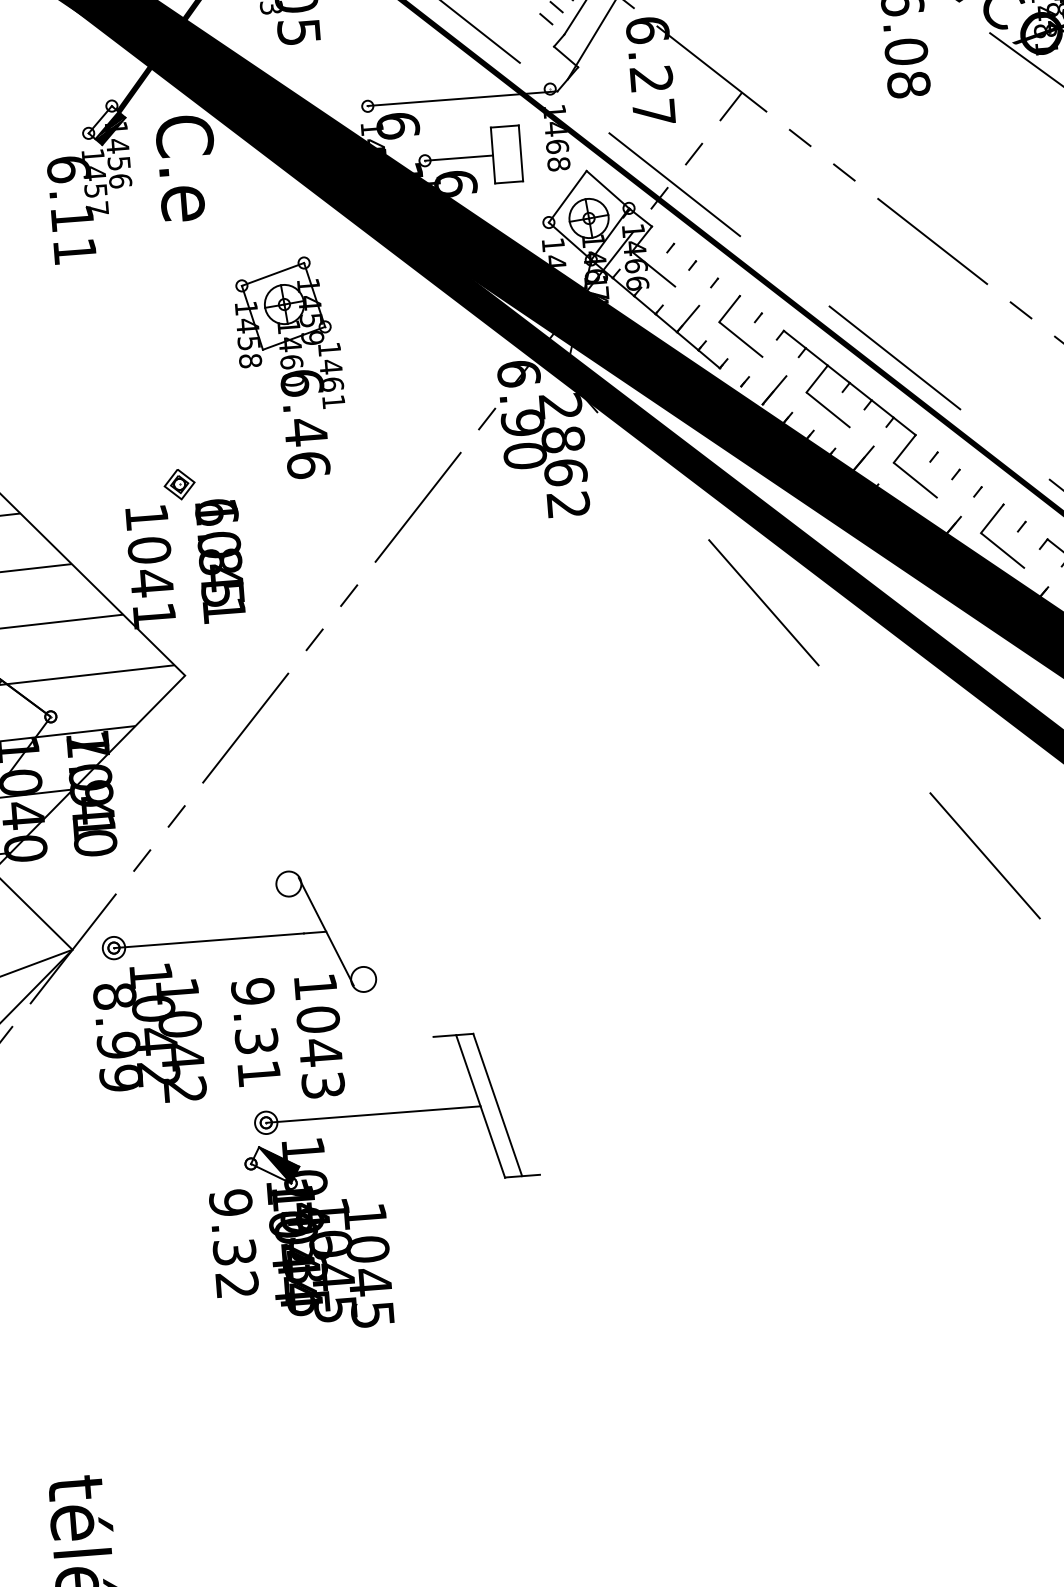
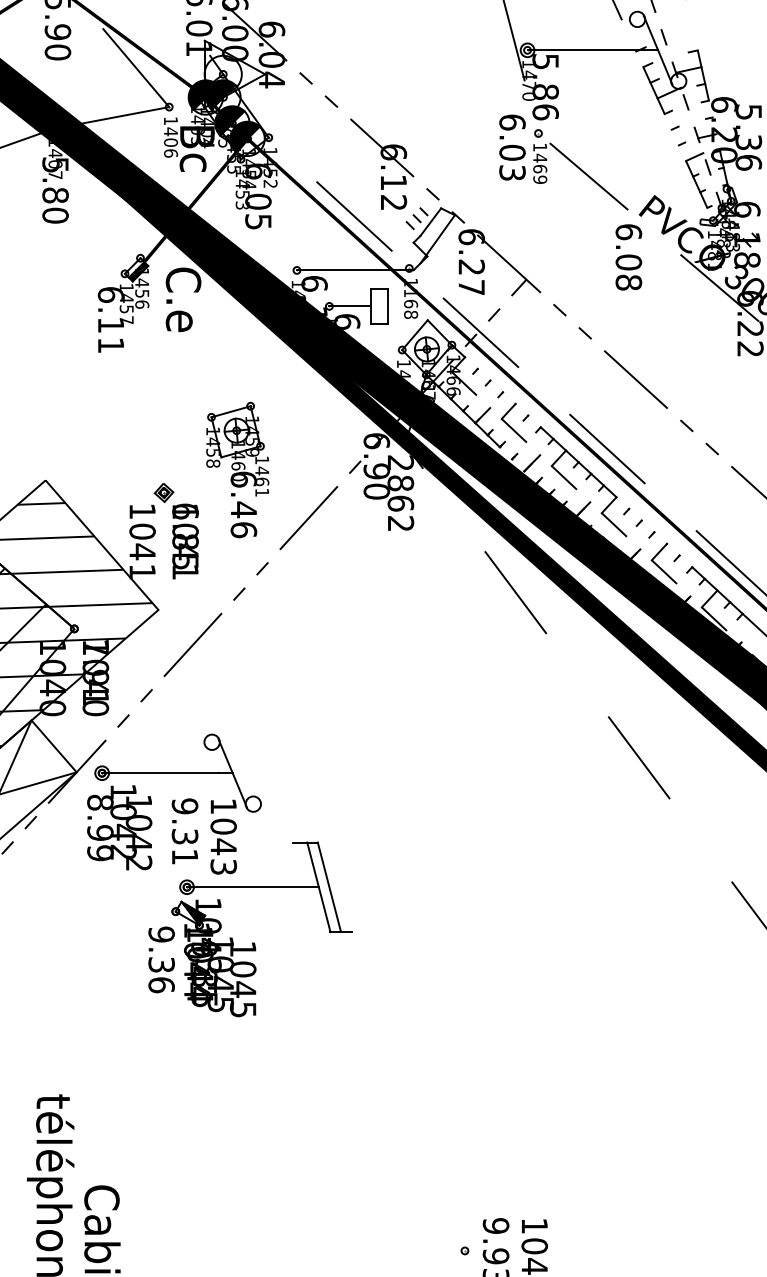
text: (555, 127) -> (410, 292), 1468 -> 1168
part: (290, 367) -> (237, 469), moved
text: (237, 1285) -> (161, 985), 9.32 -> 9.36

